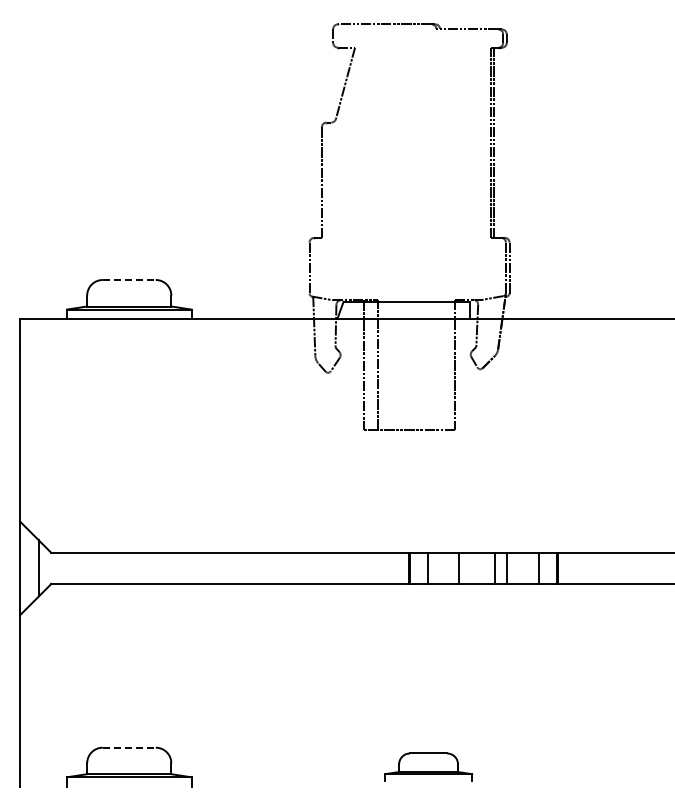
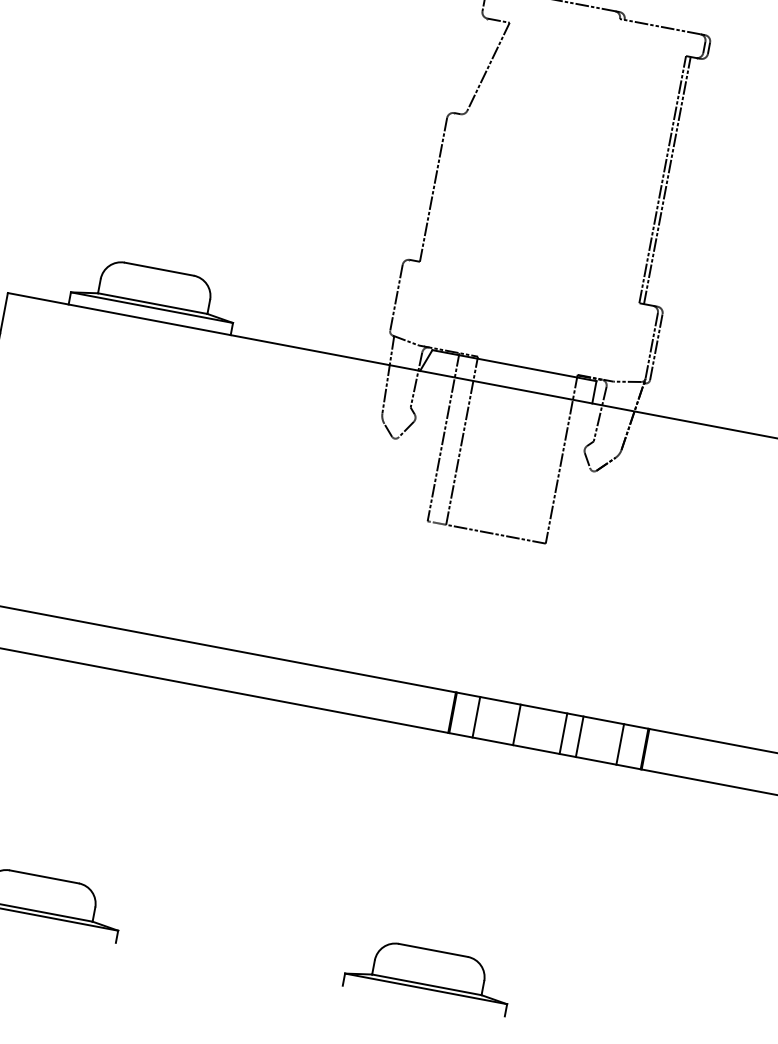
line: (129, 280) -> (159, 269), dashed -> solid
line: (129, 747) -> (44, 876), dashed -> solid
part: (428, 766) -> (428, 974), size x1.43

